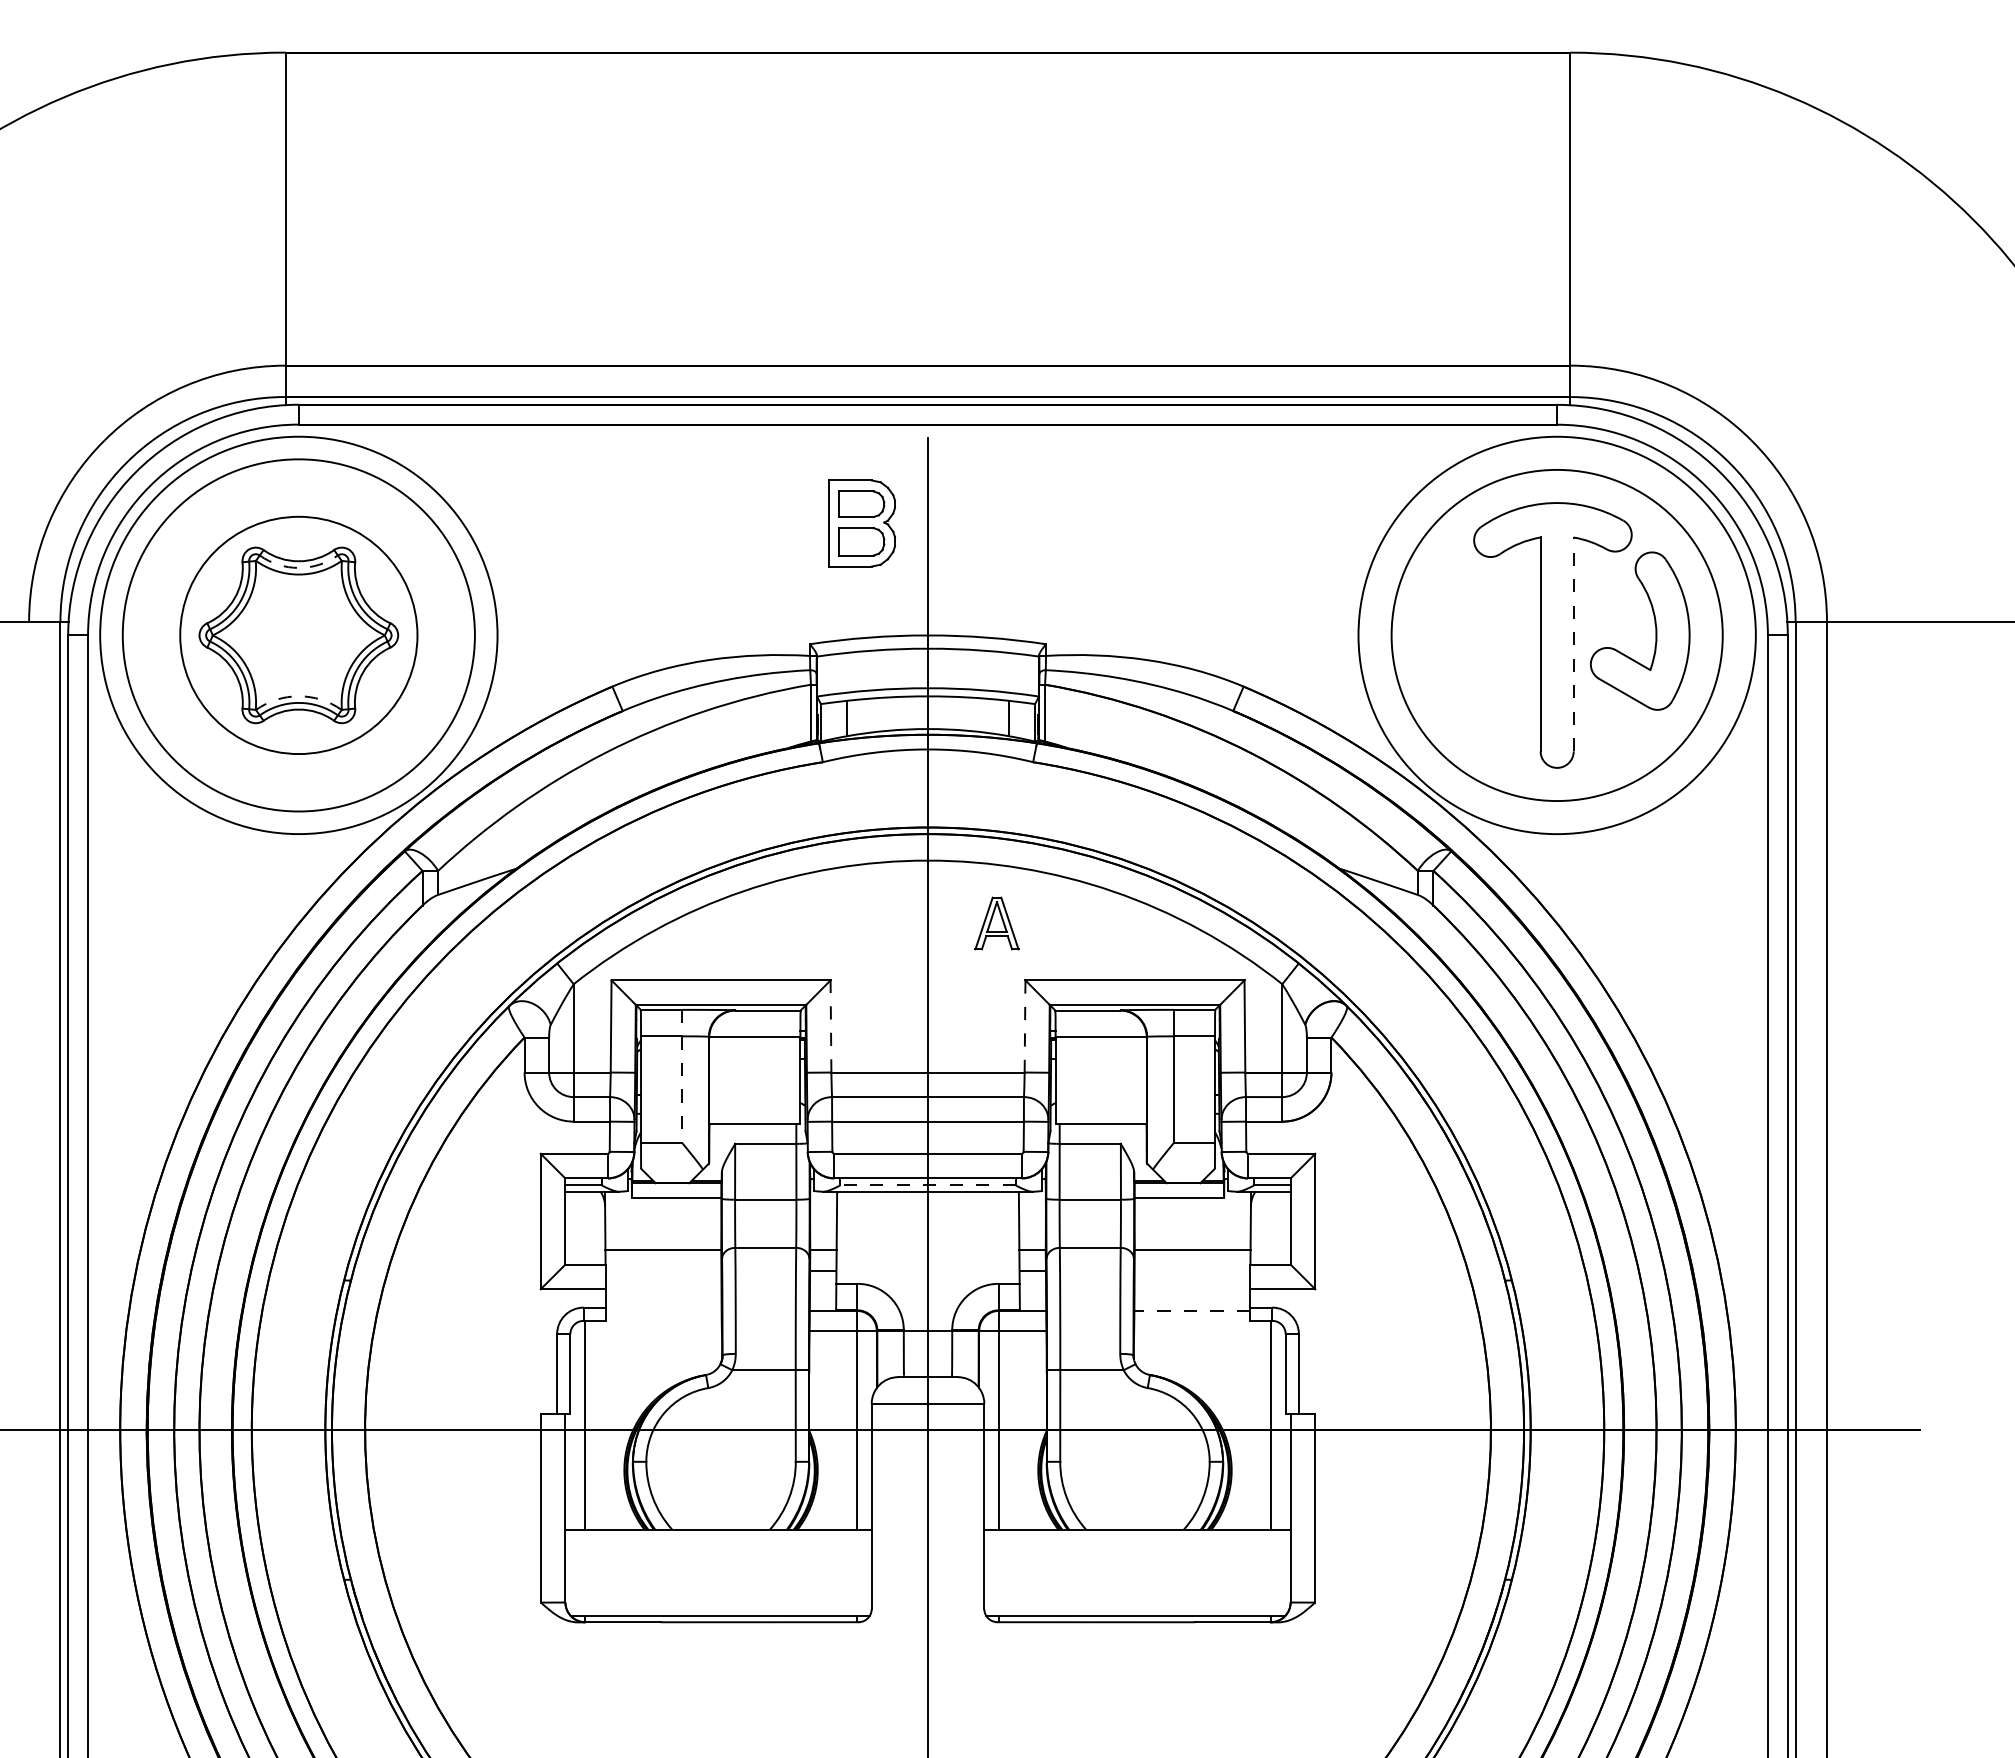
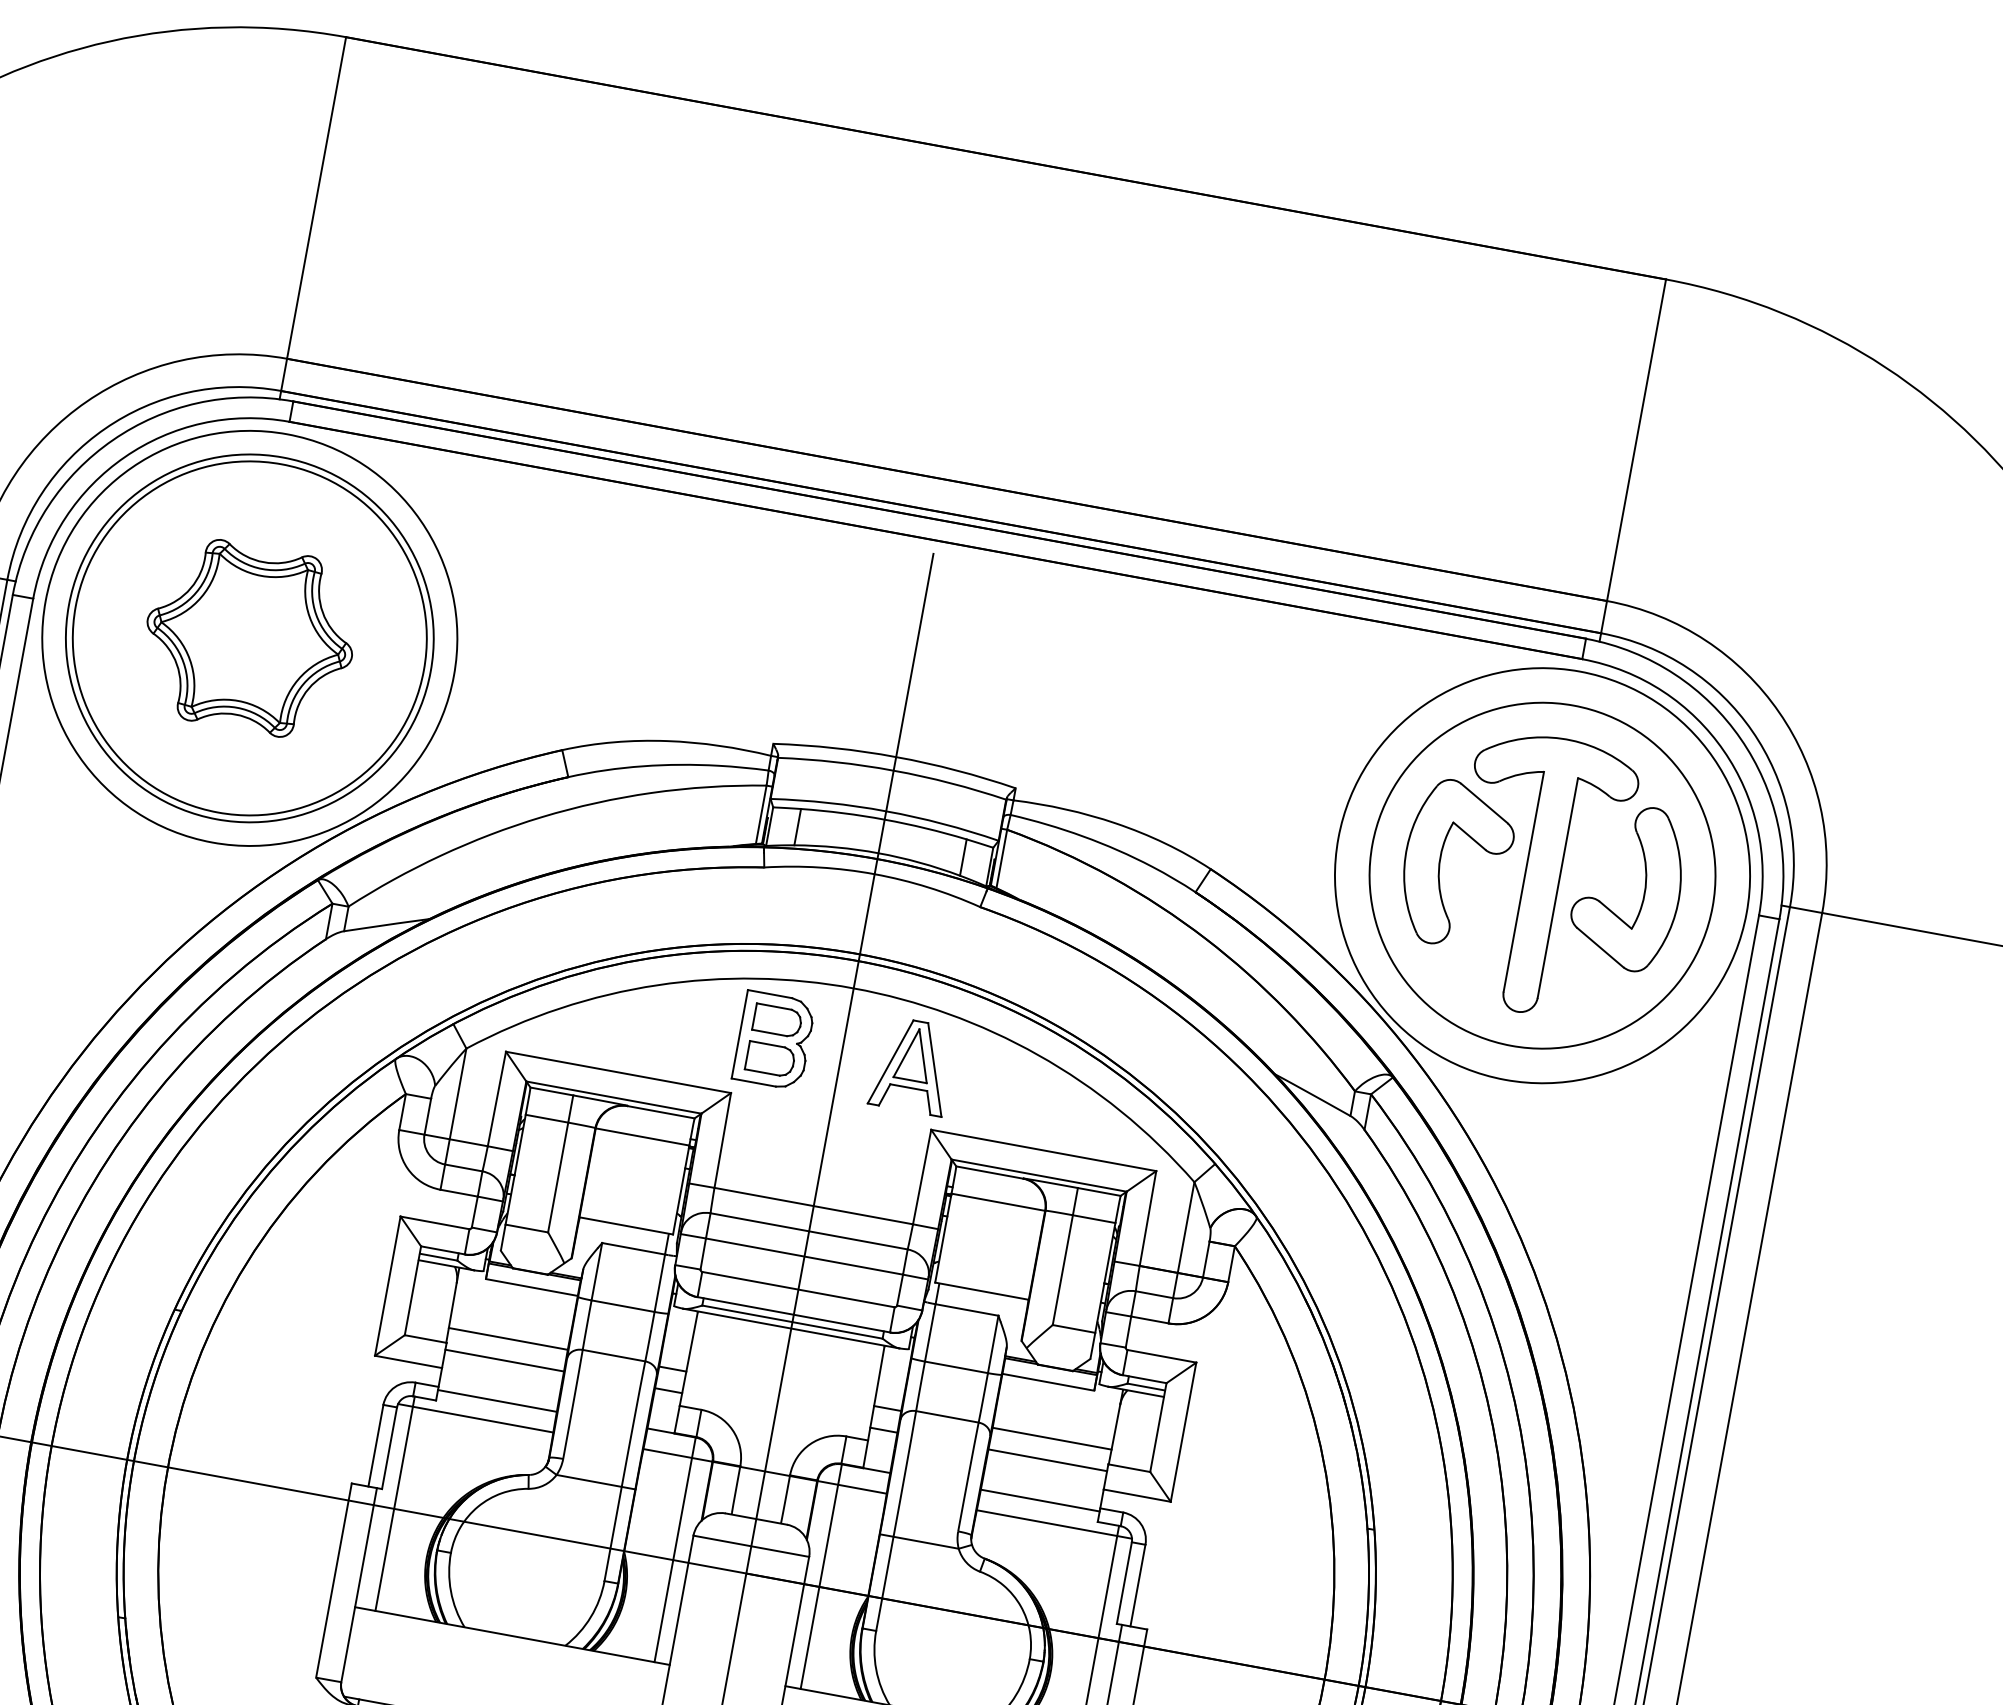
part: (861, 523) -> (773, 1040), moved
arc: (298, 567) -> (262, 568), dashed -> solid
circle: (298, 634) -> (249, 637), size x1.43
part: (1459, 643) -> (1440, 865), added
line: (1573, 644) -> (1557, 888), dashed -> solid
arc: (298, 696) -> (237, 701), dashed -> solid
part: (996, 923) -> (912, 1065), size x1.67
line: (830, 1025) -> (722, 1139), dashed -> solid
line: (1025, 1026) -> (922, 1177), dashed -> solid
line: (682, 1076) -> (560, 1163), dashed -> solid
line: (928, 1185) -> (792, 1322), dashed -> solid
line: (663, 1271) -> (504, 1360), added
line: (1192, 1271) -> (1047, 1460), added
line: (663, 1310) -> (497, 1400), added
line: (1192, 1310) -> (1040, 1500), dashed -> solid
line: (645, 1330) -> (474, 1417), added
line: (1209, 1330) -> (1054, 1524), added

